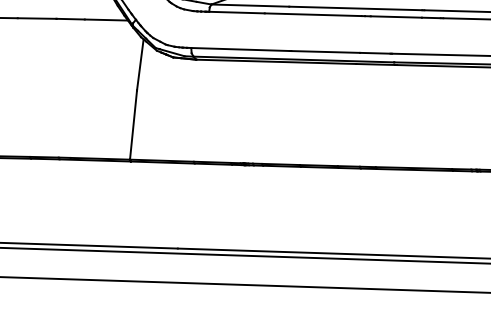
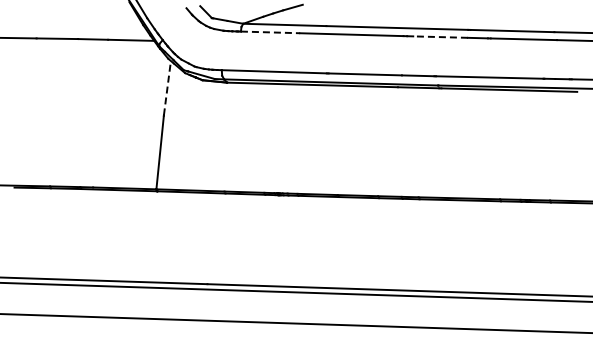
line: (236, 12) -> (270, 32), solid -> dashed
line: (396, 17) -> (440, 37), solid -> dashed
line: (140, 64) -> (167, 87), solid -> dashed

